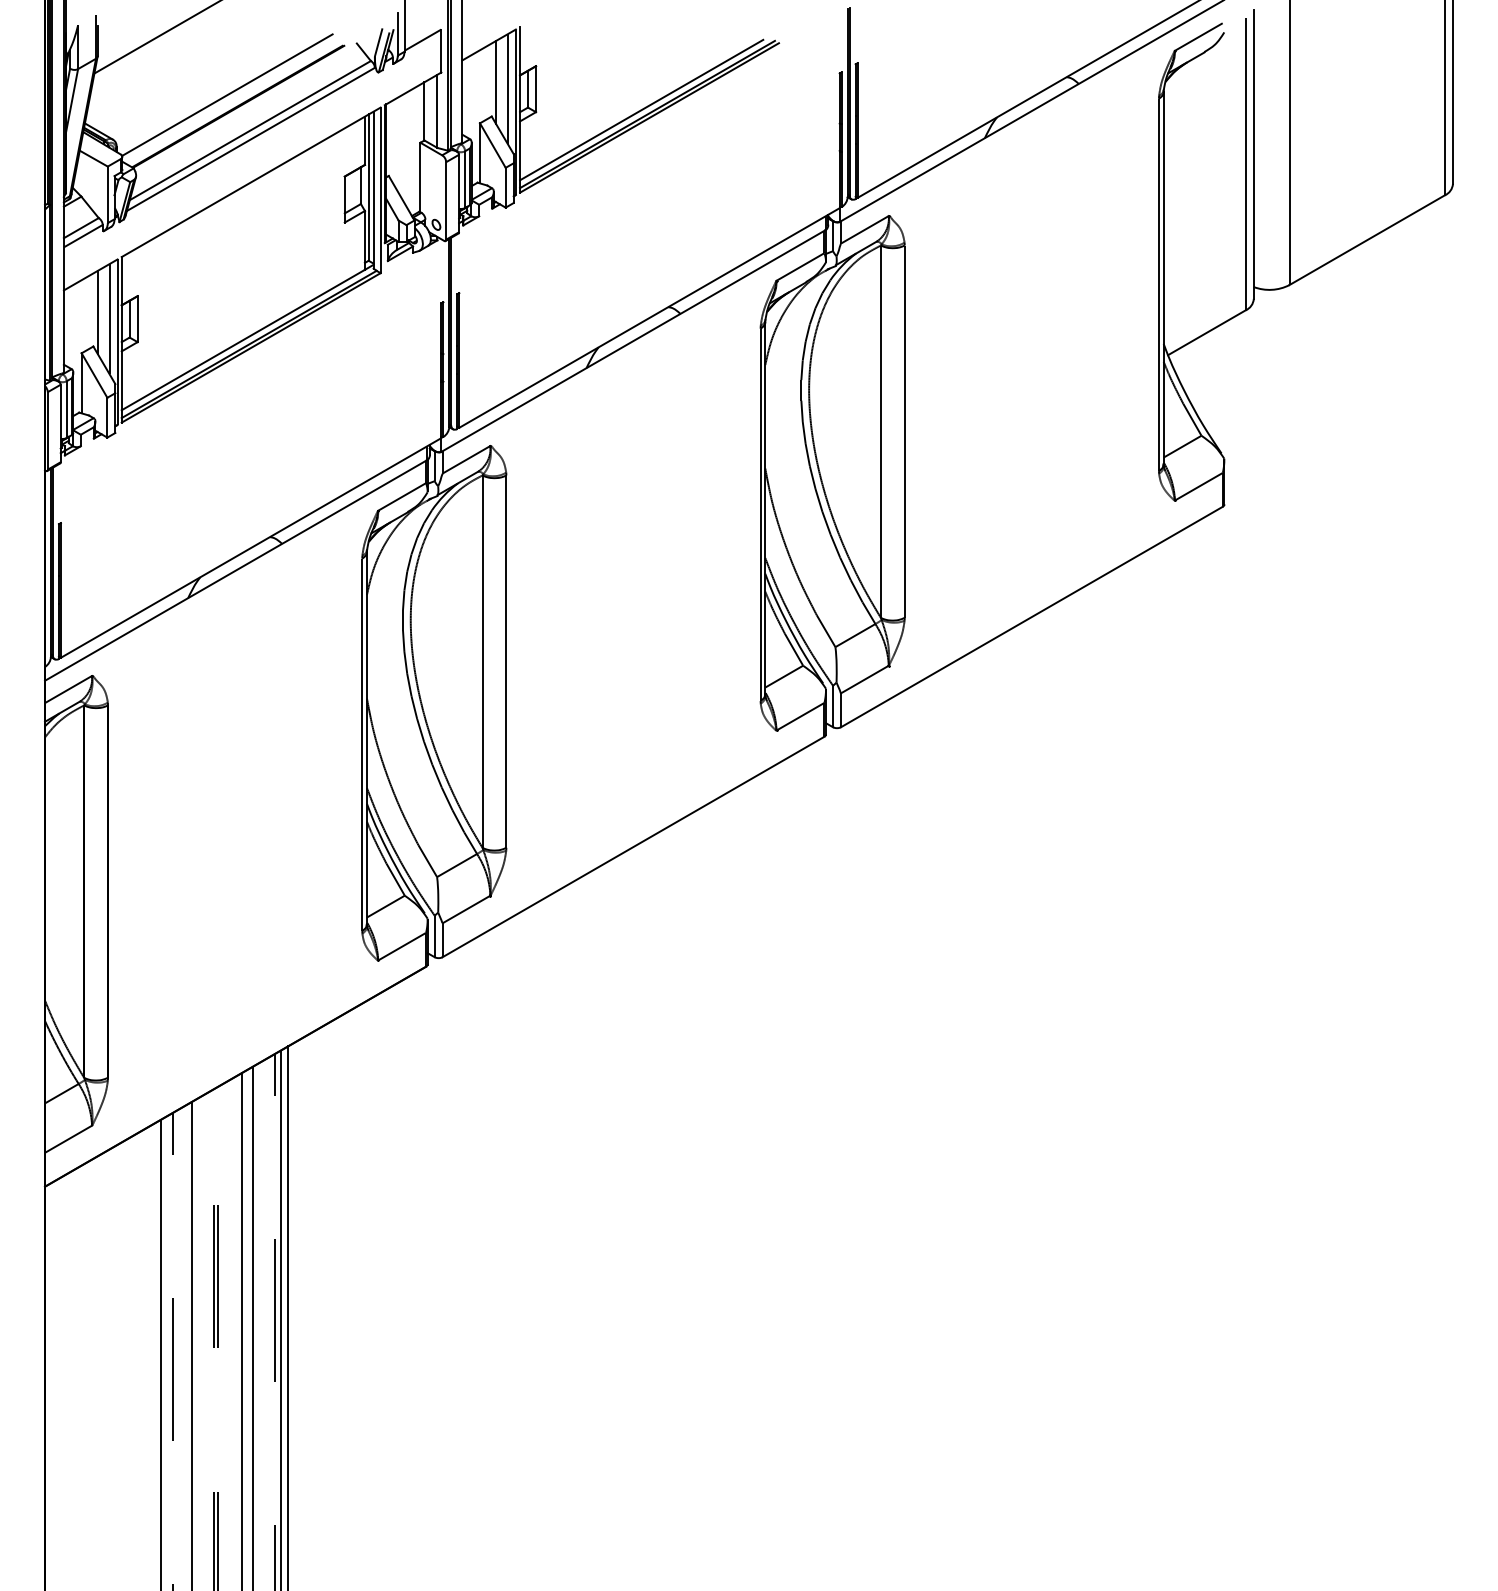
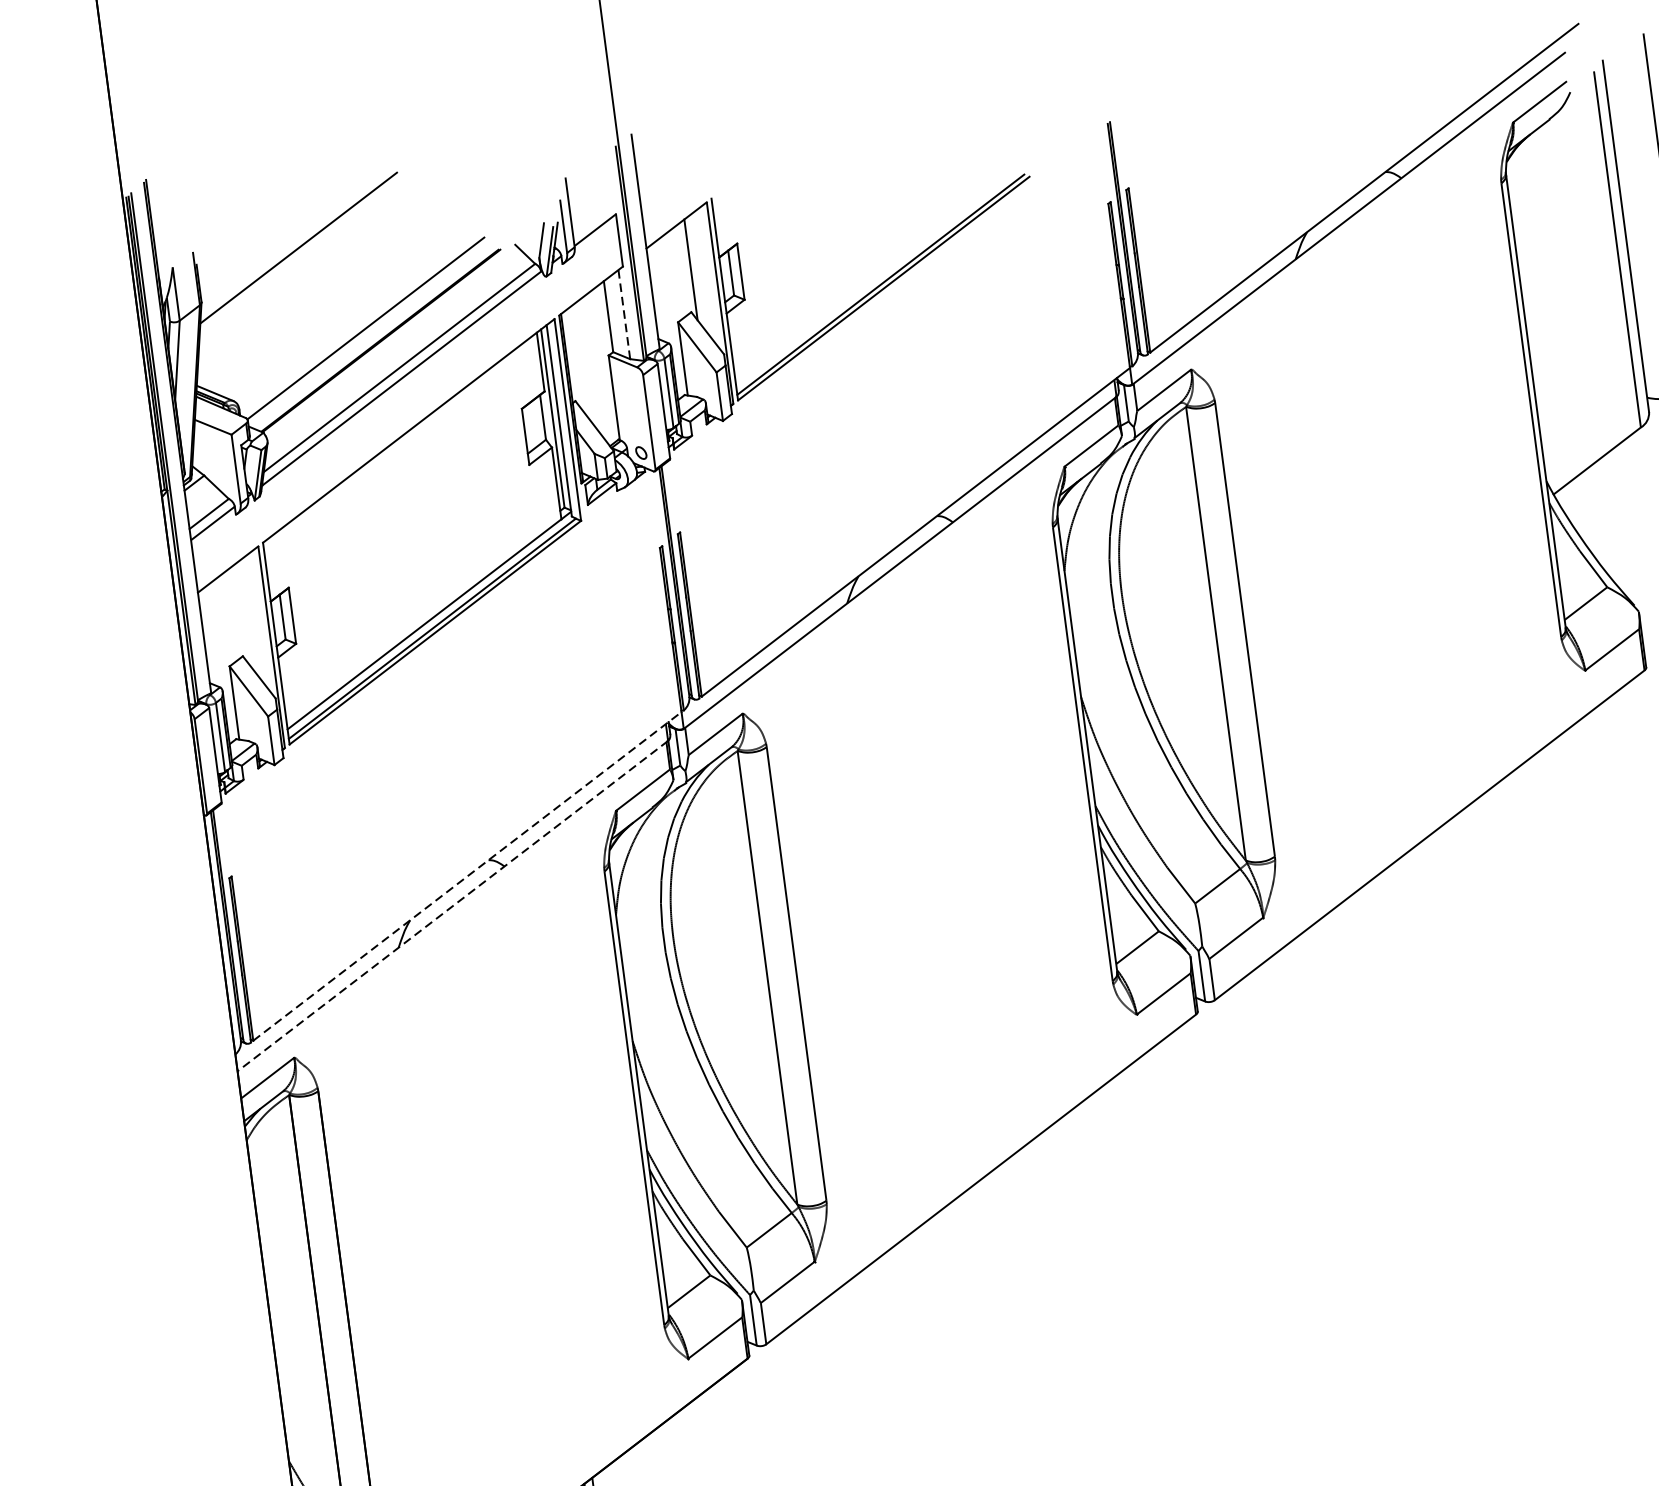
line: (507, 89) -> (706, 276), removed
line: (641, 109) -> (872, 279), removed
line: (437, 111) -> (624, 314), solid -> dashed
line: (97, 311) -> (242, 612), removed
line: (109, 319) -> (258, 620), removed
line: (251, 547) -> (467, 875), solid -> dashed
line: (236, 570) -> (453, 906), solid -> dashed

